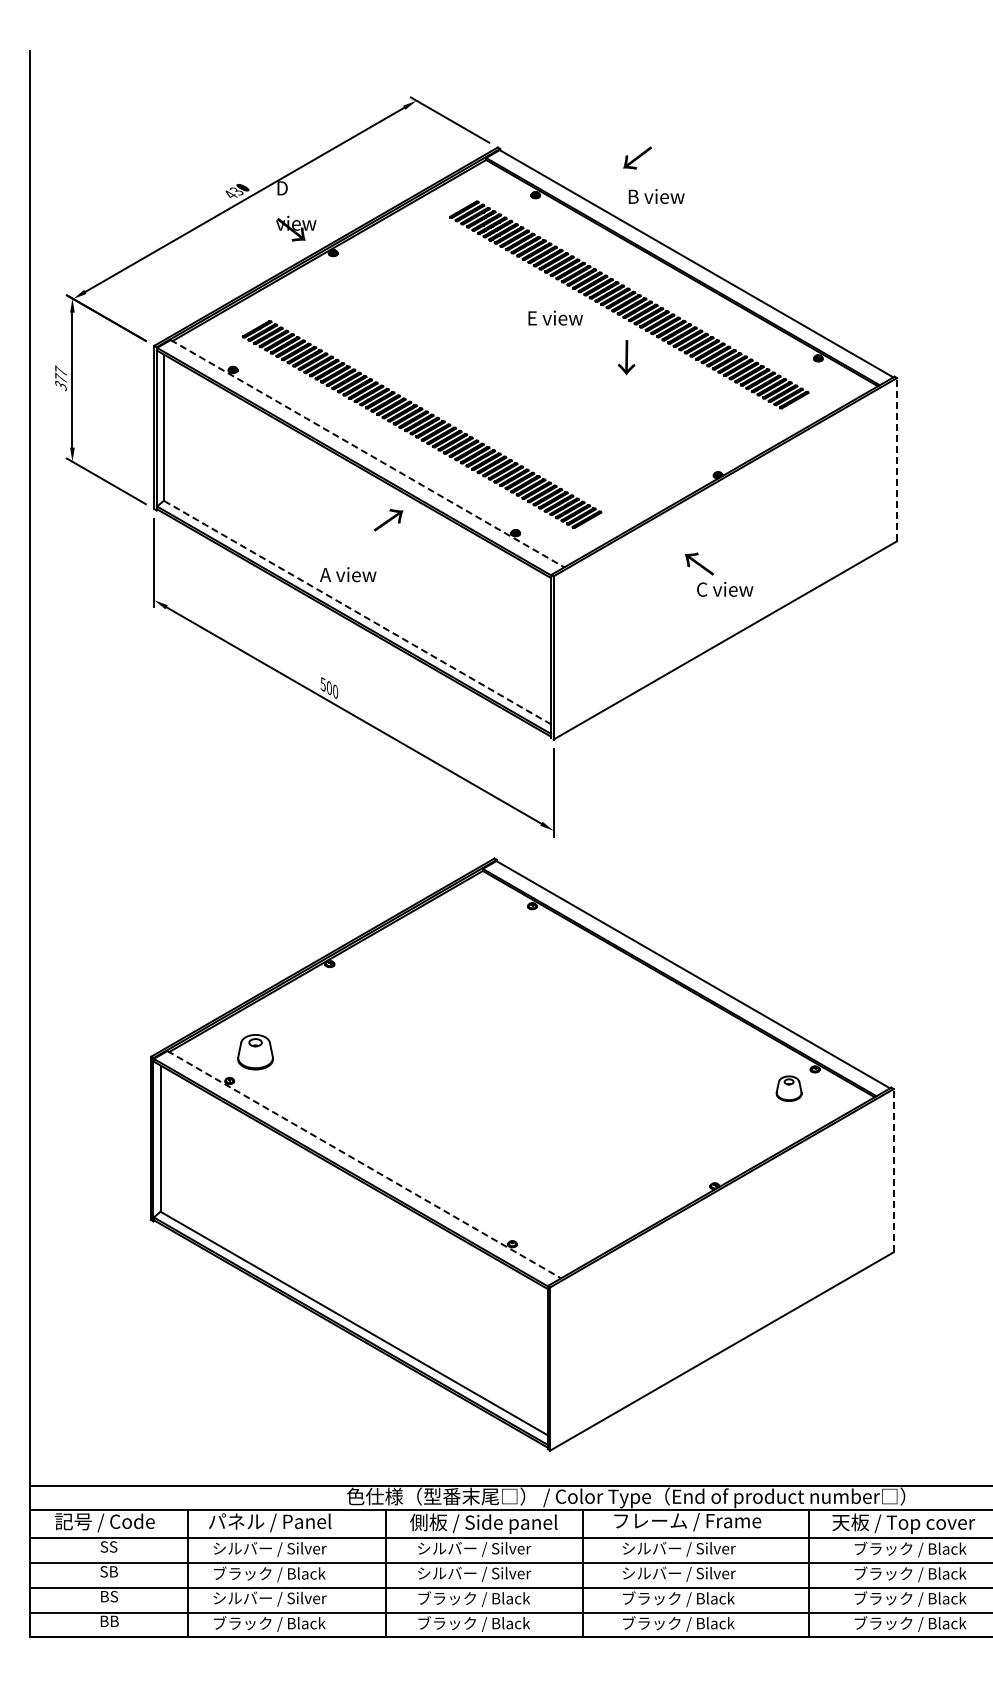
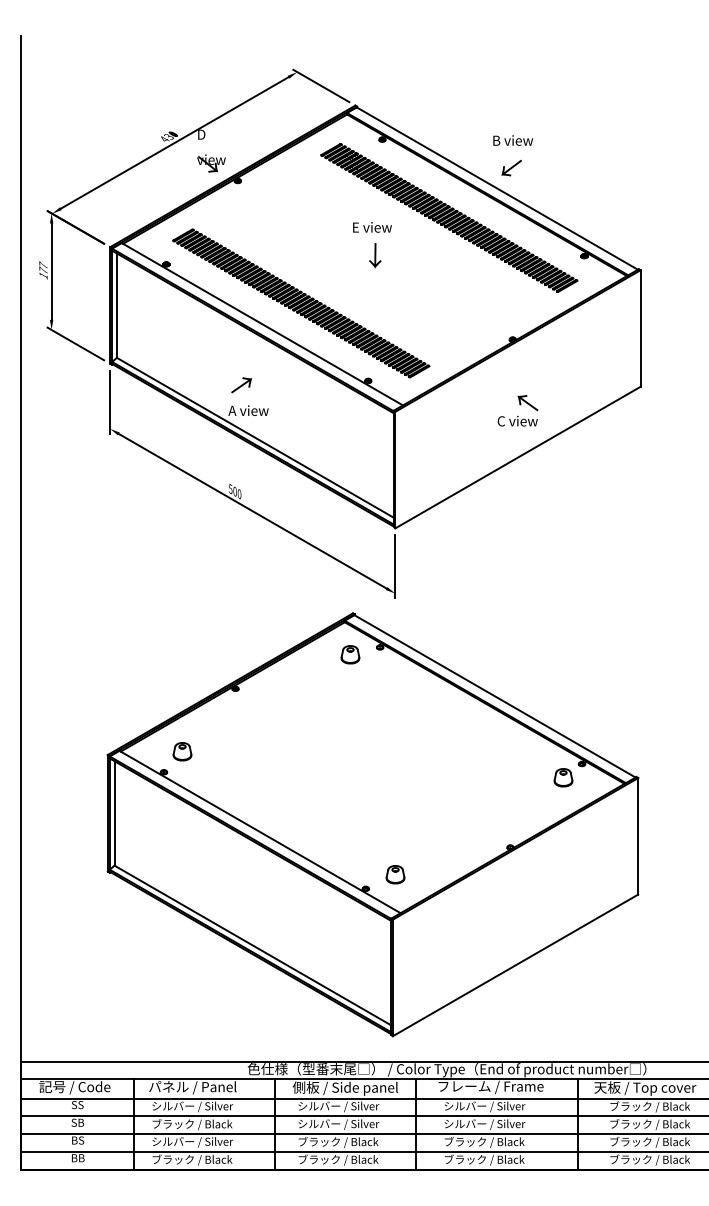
text: (637, 157) -> (511, 167), moved
text: (656, 196) -> (513, 140), moved
text: (555, 317) -> (372, 226), moved
text: (626, 357) -> (375, 255), moved
text: (60, 385) -> (43, 275), 377 -> 177
line: (368, 453) -> (263, 324), dashed -> solid
line: (897, 459) -> (640, 328), dashed -> solid
text: (388, 519) -> (241, 384), moved
text: (698, 563) -> (527, 402), moved
line: (357, 612) -> (255, 437), dashed -> solid
part: (490, 916) -> (350, 654), added
part: (255, 1052) -> (182, 751), size x0.71
line: (364, 1164) -> (260, 831), dashed -> solid
line: (893, 1170) -> (638, 836), dashed -> solid
part: (553, 1224) -> (395, 874), added

